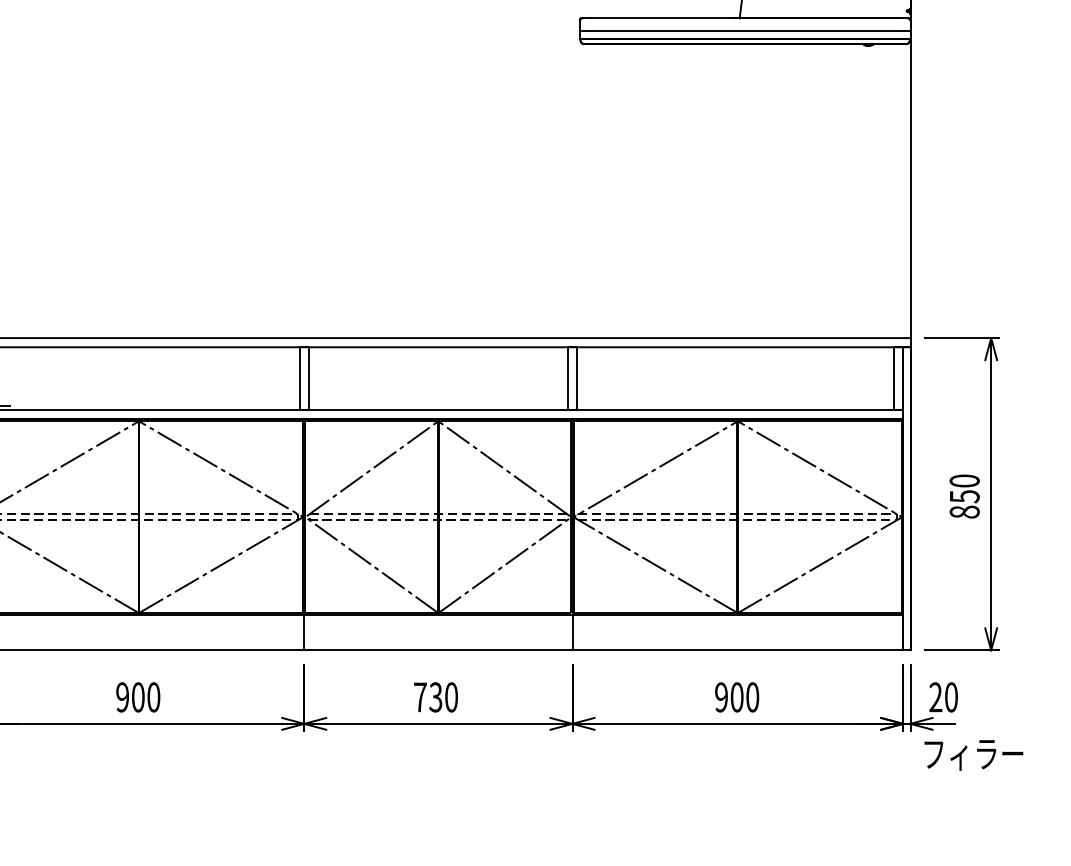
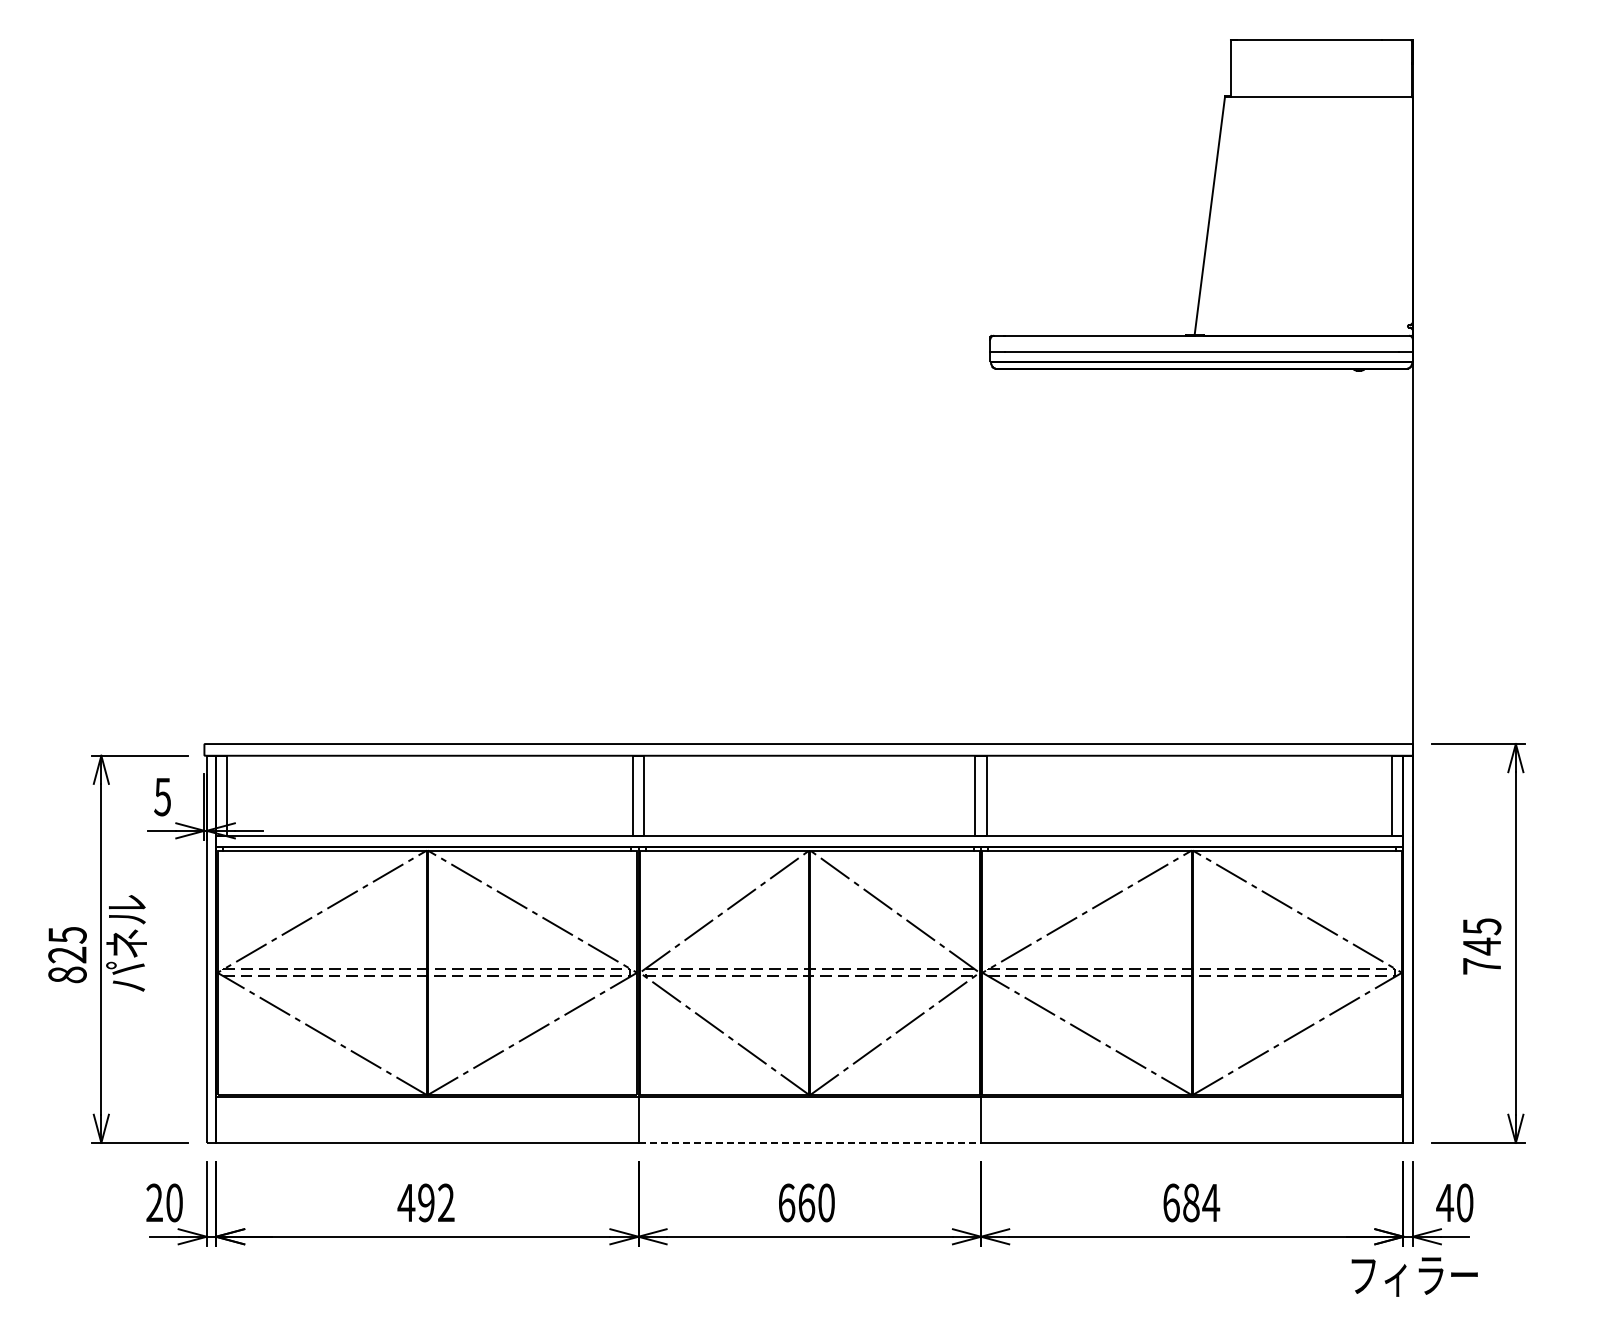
text: (964, 496) -> (1481, 946), 850 -> 745
line: (438, 650) -> (810, 1142), solid -> dashed
text: (137, 697) -> (425, 1202), 900 -> 492
text: (428, 697) -> (796, 1202), 730 -> 660
text: (737, 697) -> (1191, 1202), 900 -> 684
text: (936, 697) -> (1445, 1202), 20 -> 40
text: (973, 754) -> (1414, 1276), moved

